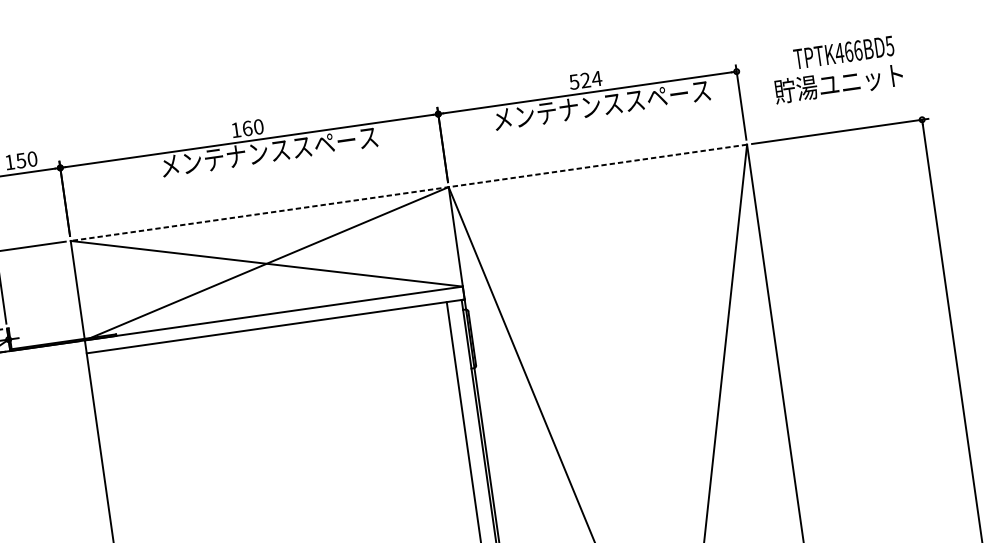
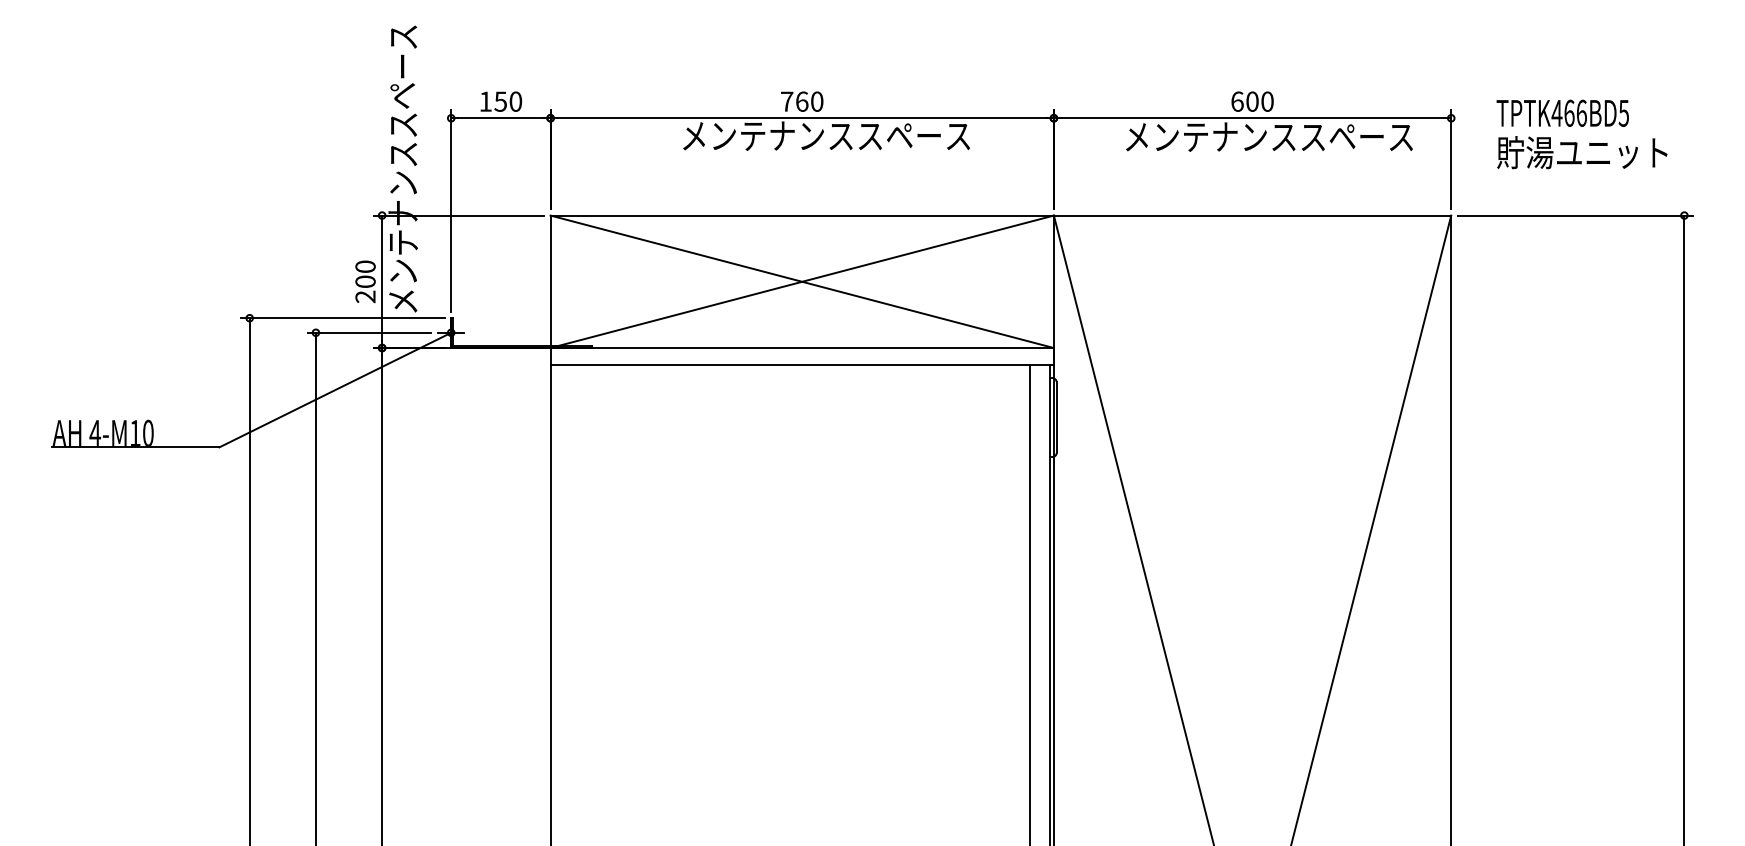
text: (843, 51) -> (1562, 112), moved
text: (585, 80) -> (1252, 101), 524 -> 600
text: (236, 129) -> (787, 101), 160 -> 760
line: (408, 192) -> (1000, 215), dashed -> solid

